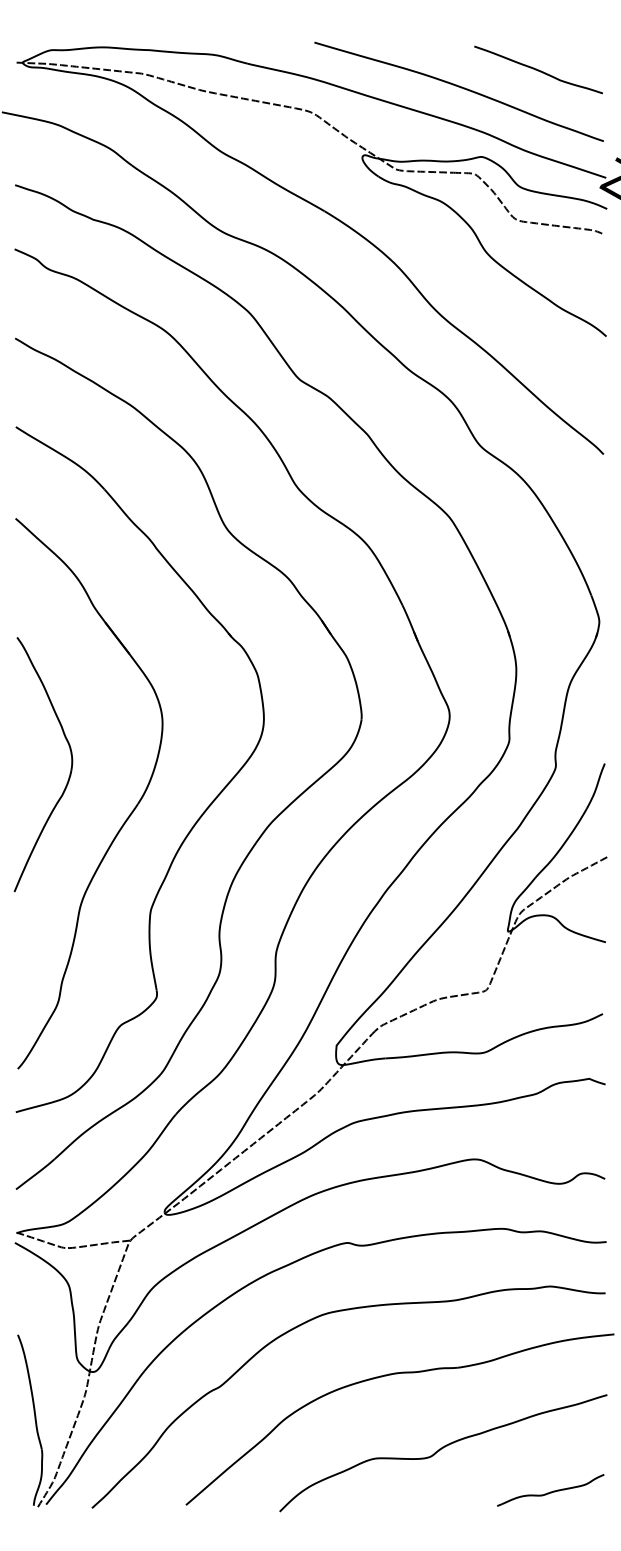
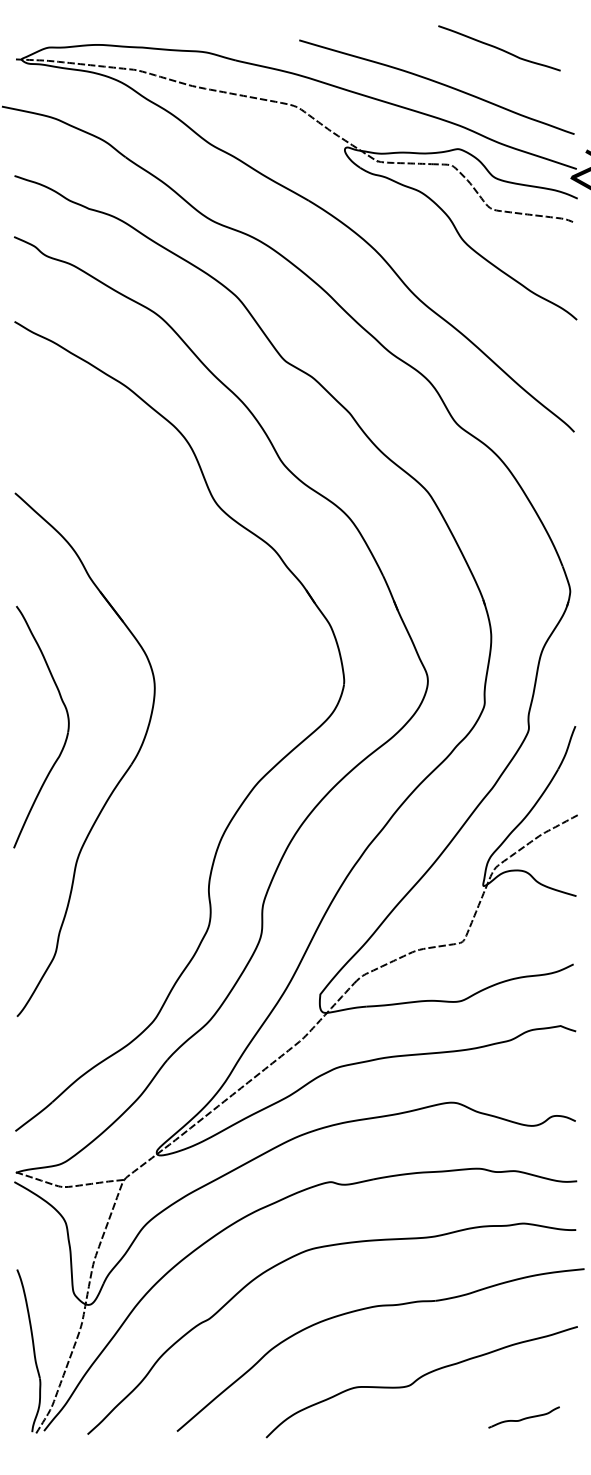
curve: (538, 70) -> (499, 48), moved
part: (201, 814) -> (191, 774), removed
part: (551, 1490) -> (524, 1417), size x0.7

